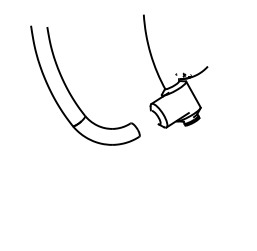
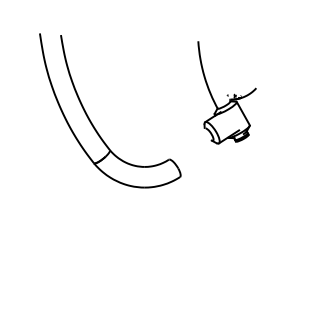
part: (176, 71) -> (227, 92), size x0.7

